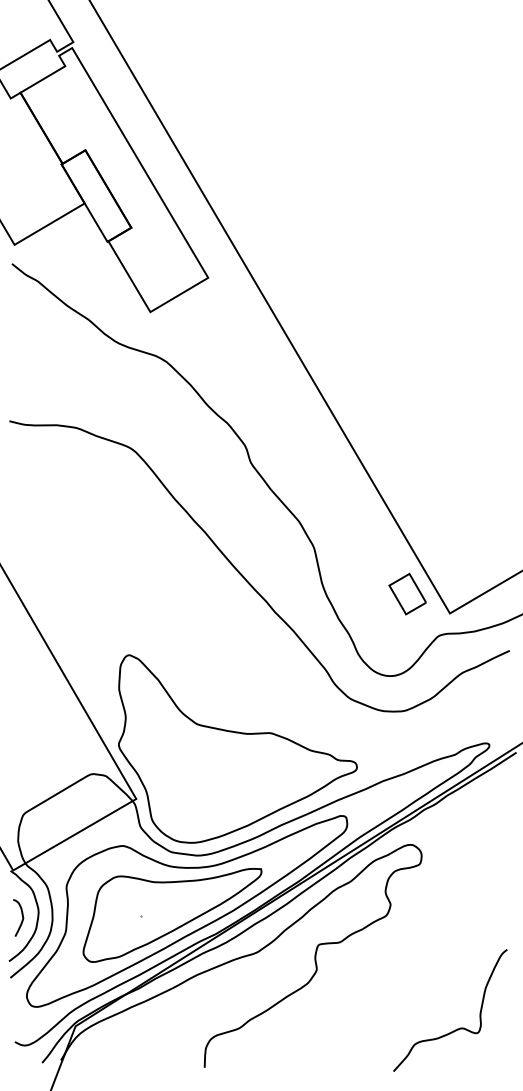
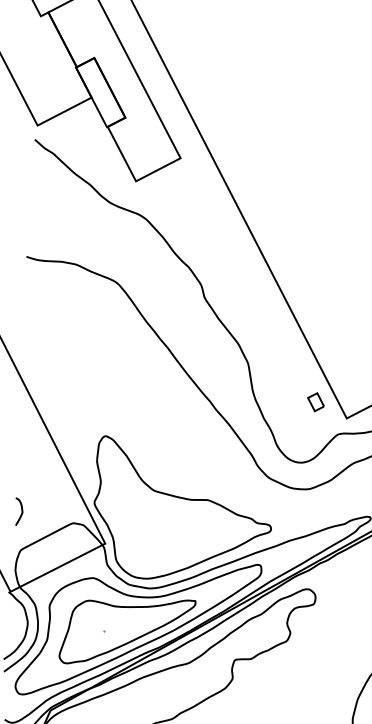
part: (407, 593) -> (315, 401), size x0.6
curve: (21, 915) -> (21, 510), moved

